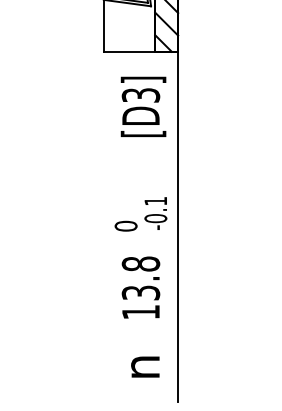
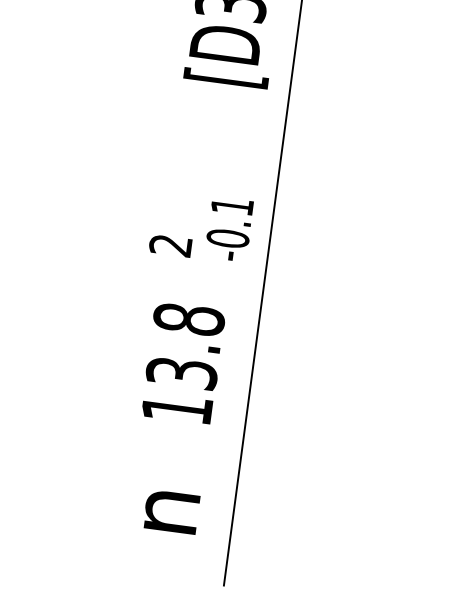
text: (125, 225) -> (169, 243), 0 -> 2

